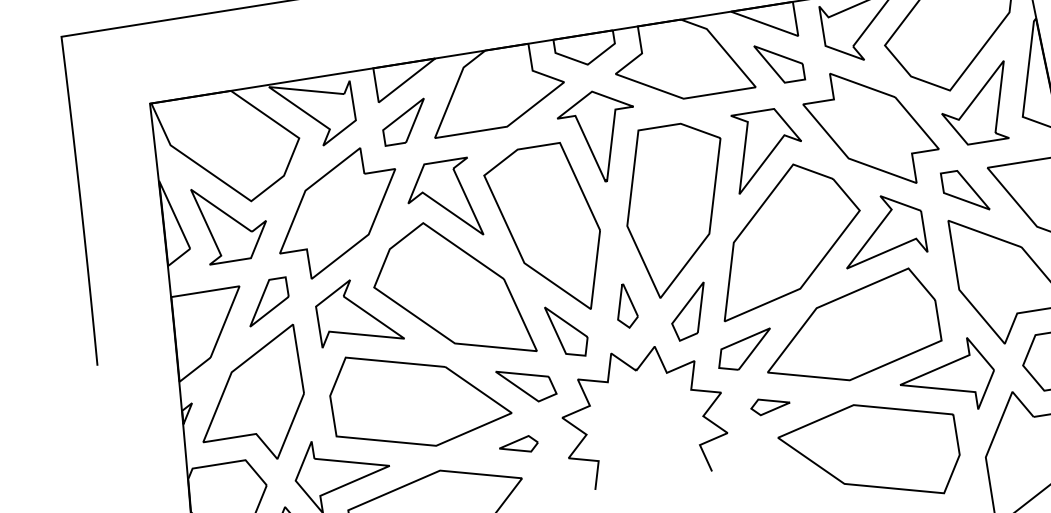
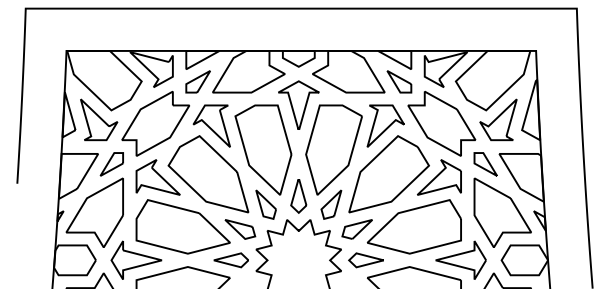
part: (625, 306) -> (298, 196), size x1.43
part: (769, 406) -> (365, 260), size x1.67
part: (517, 445) -> (230, 260), size x1.67

